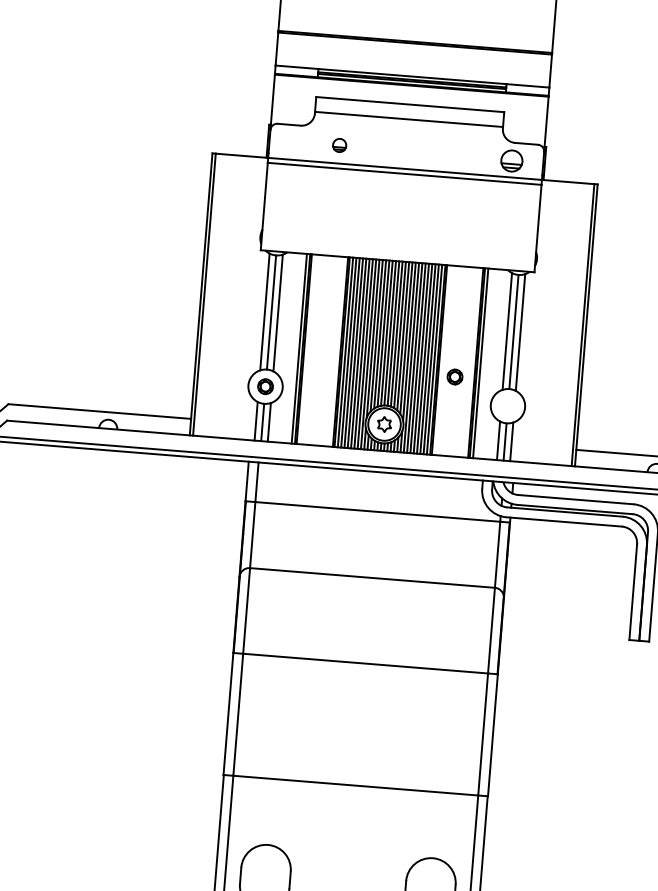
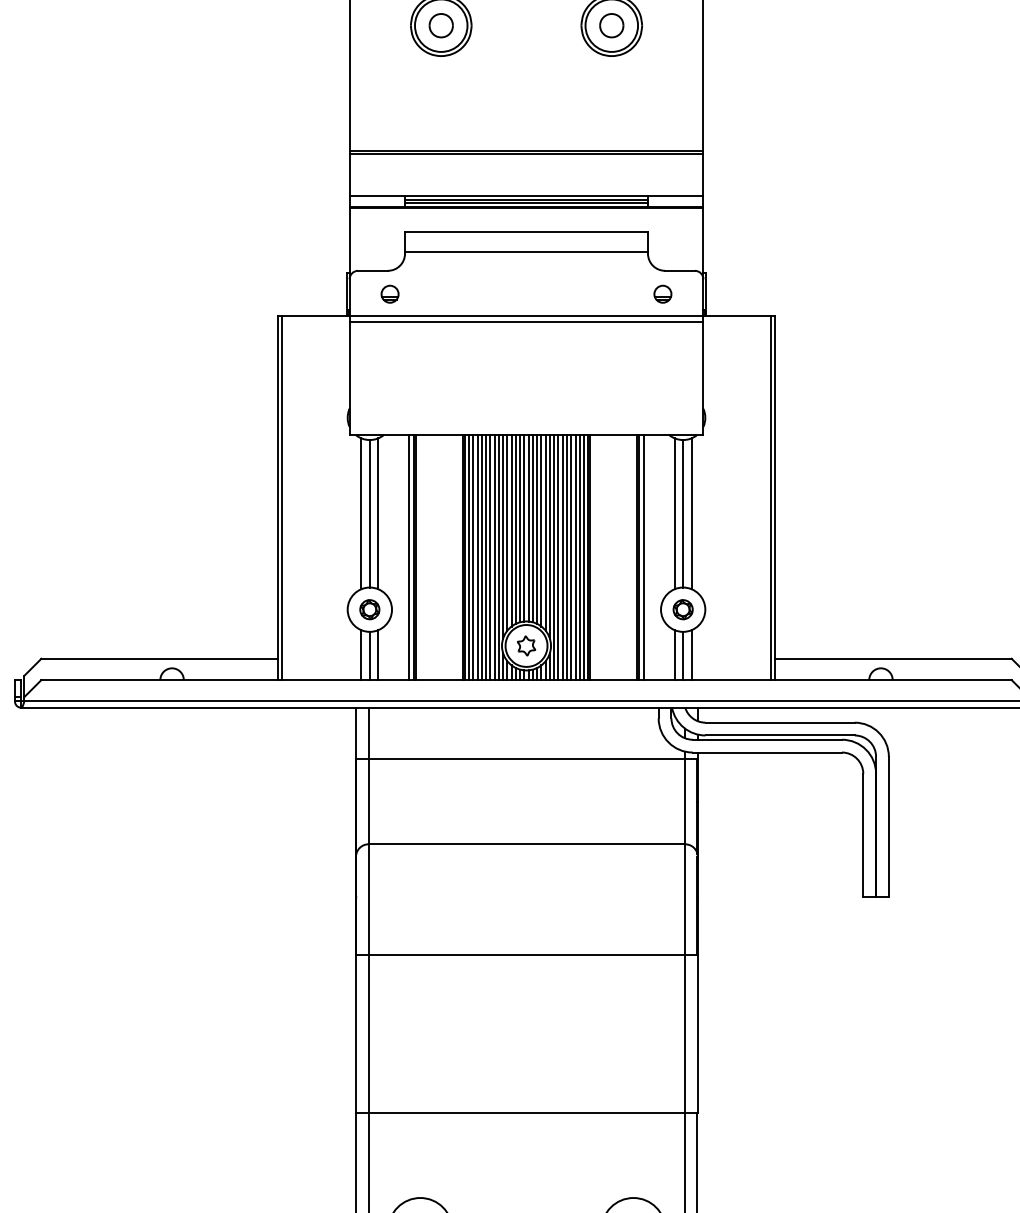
part: (339, 144) -> (389, 293), moved
part: (511, 160) -> (662, 293), size x0.62
part: (454, 376) -> (682, 609), moved

